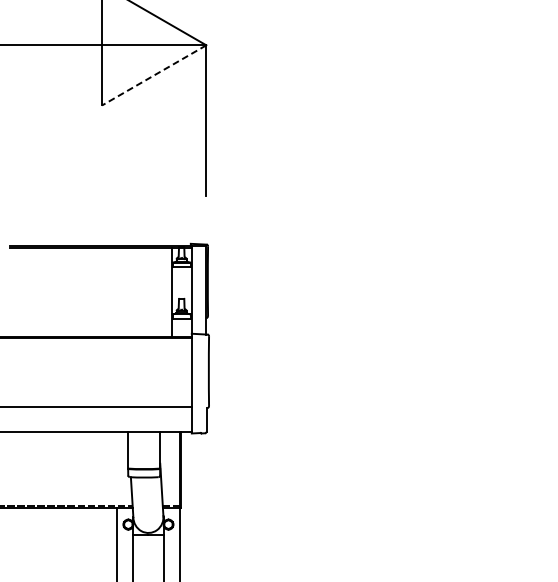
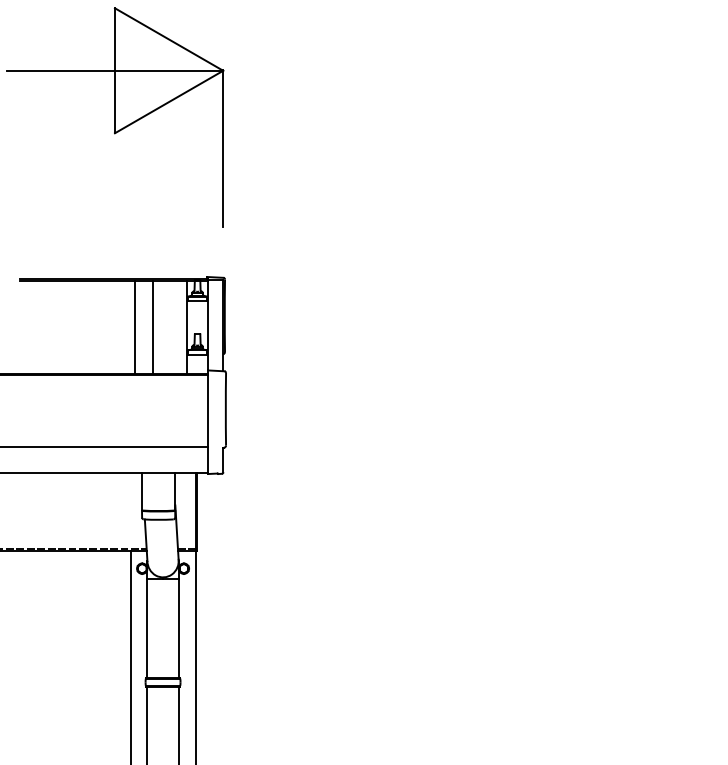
line: (154, 75) -> (169, 102), dashed -> solid
line: (120, 291) -> (134, 326), added
line: (139, 291) -> (153, 326), added

